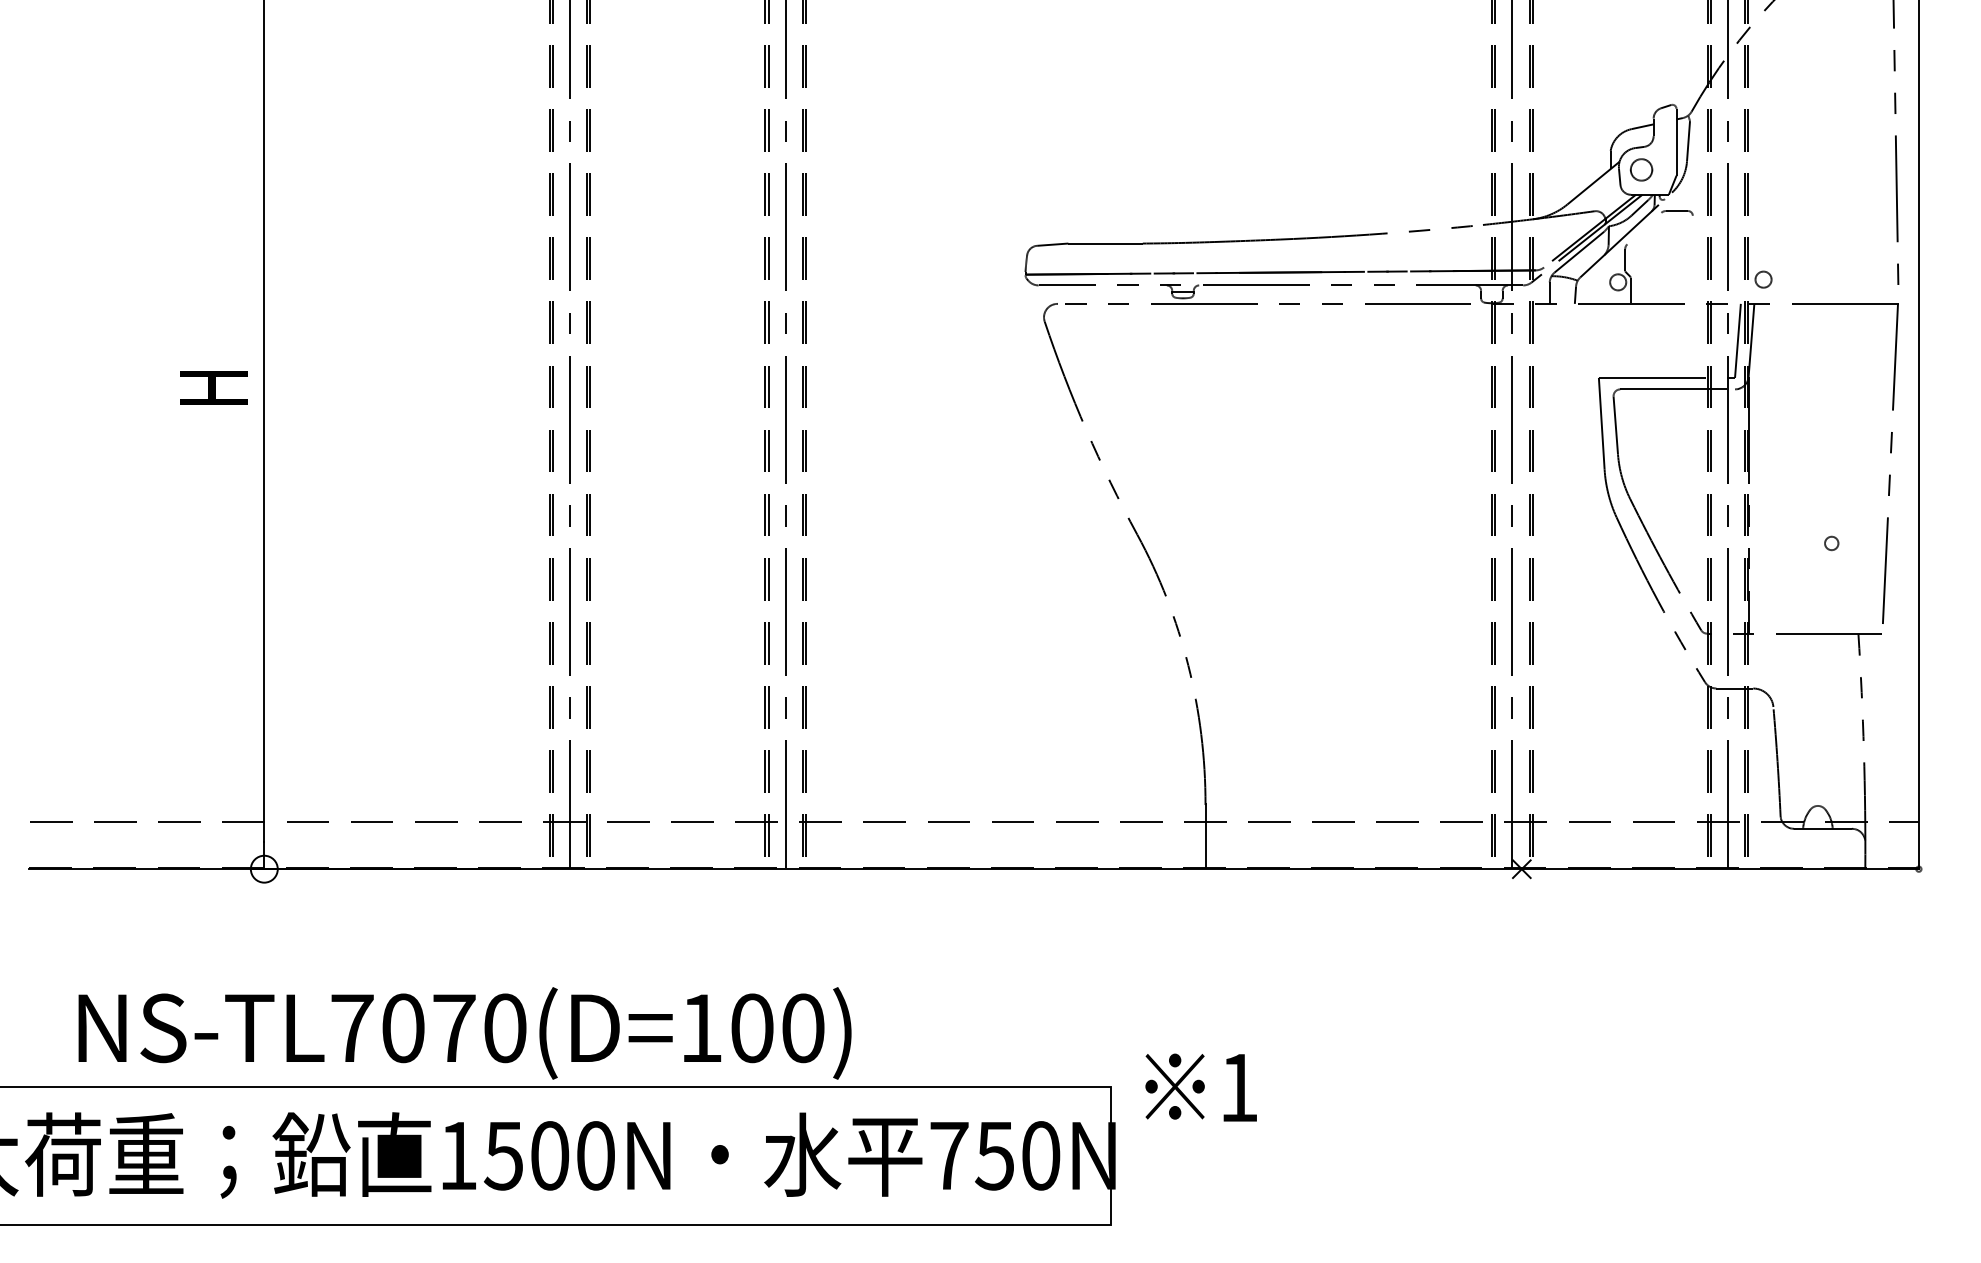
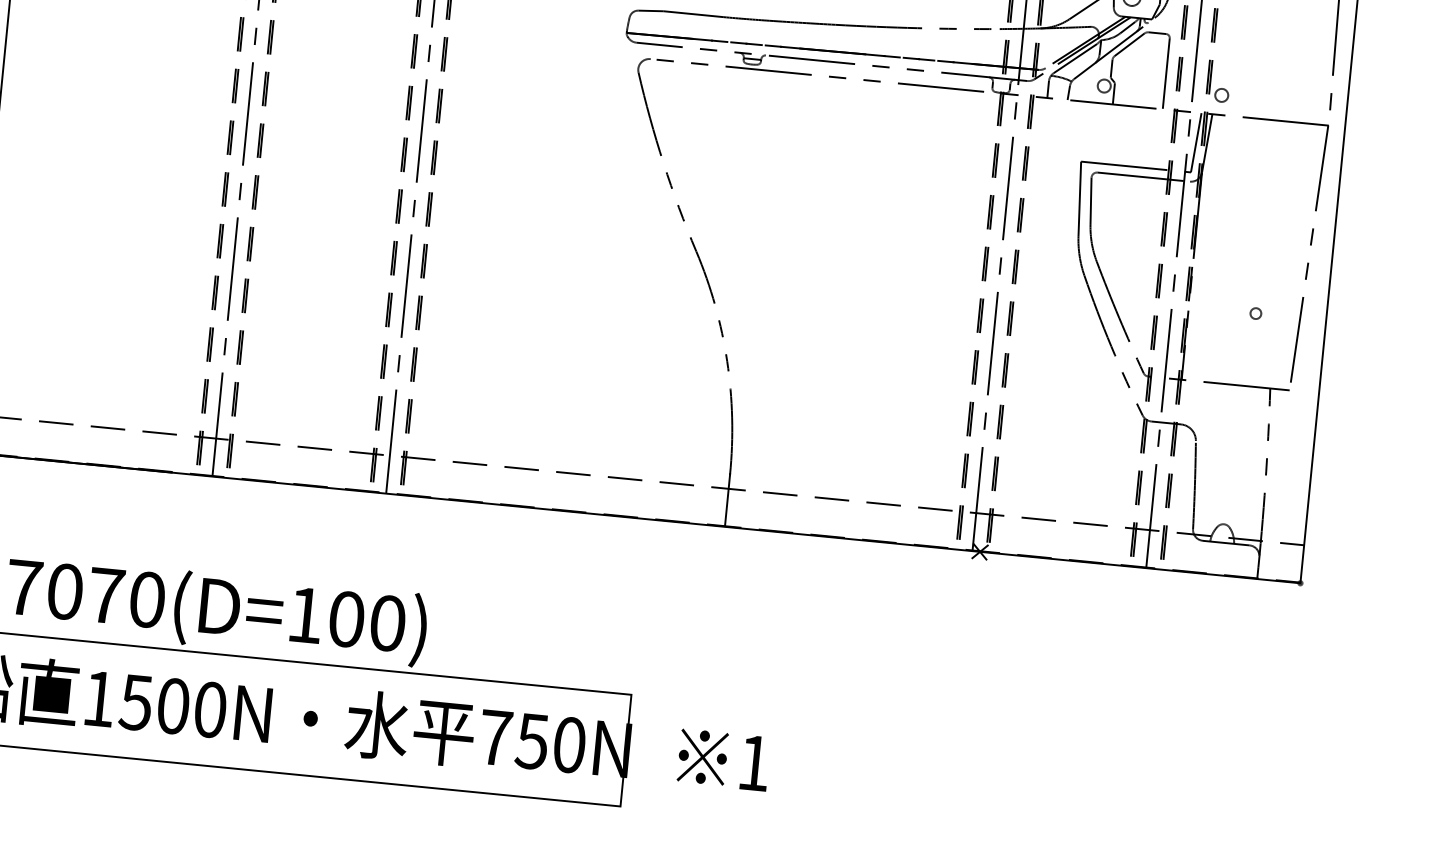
line: (1644, 228) -> (1129, 44), added
line: (1692, 259) -> (1166, 73), added
text: (1200, 1087) -> (723, 759), moved

